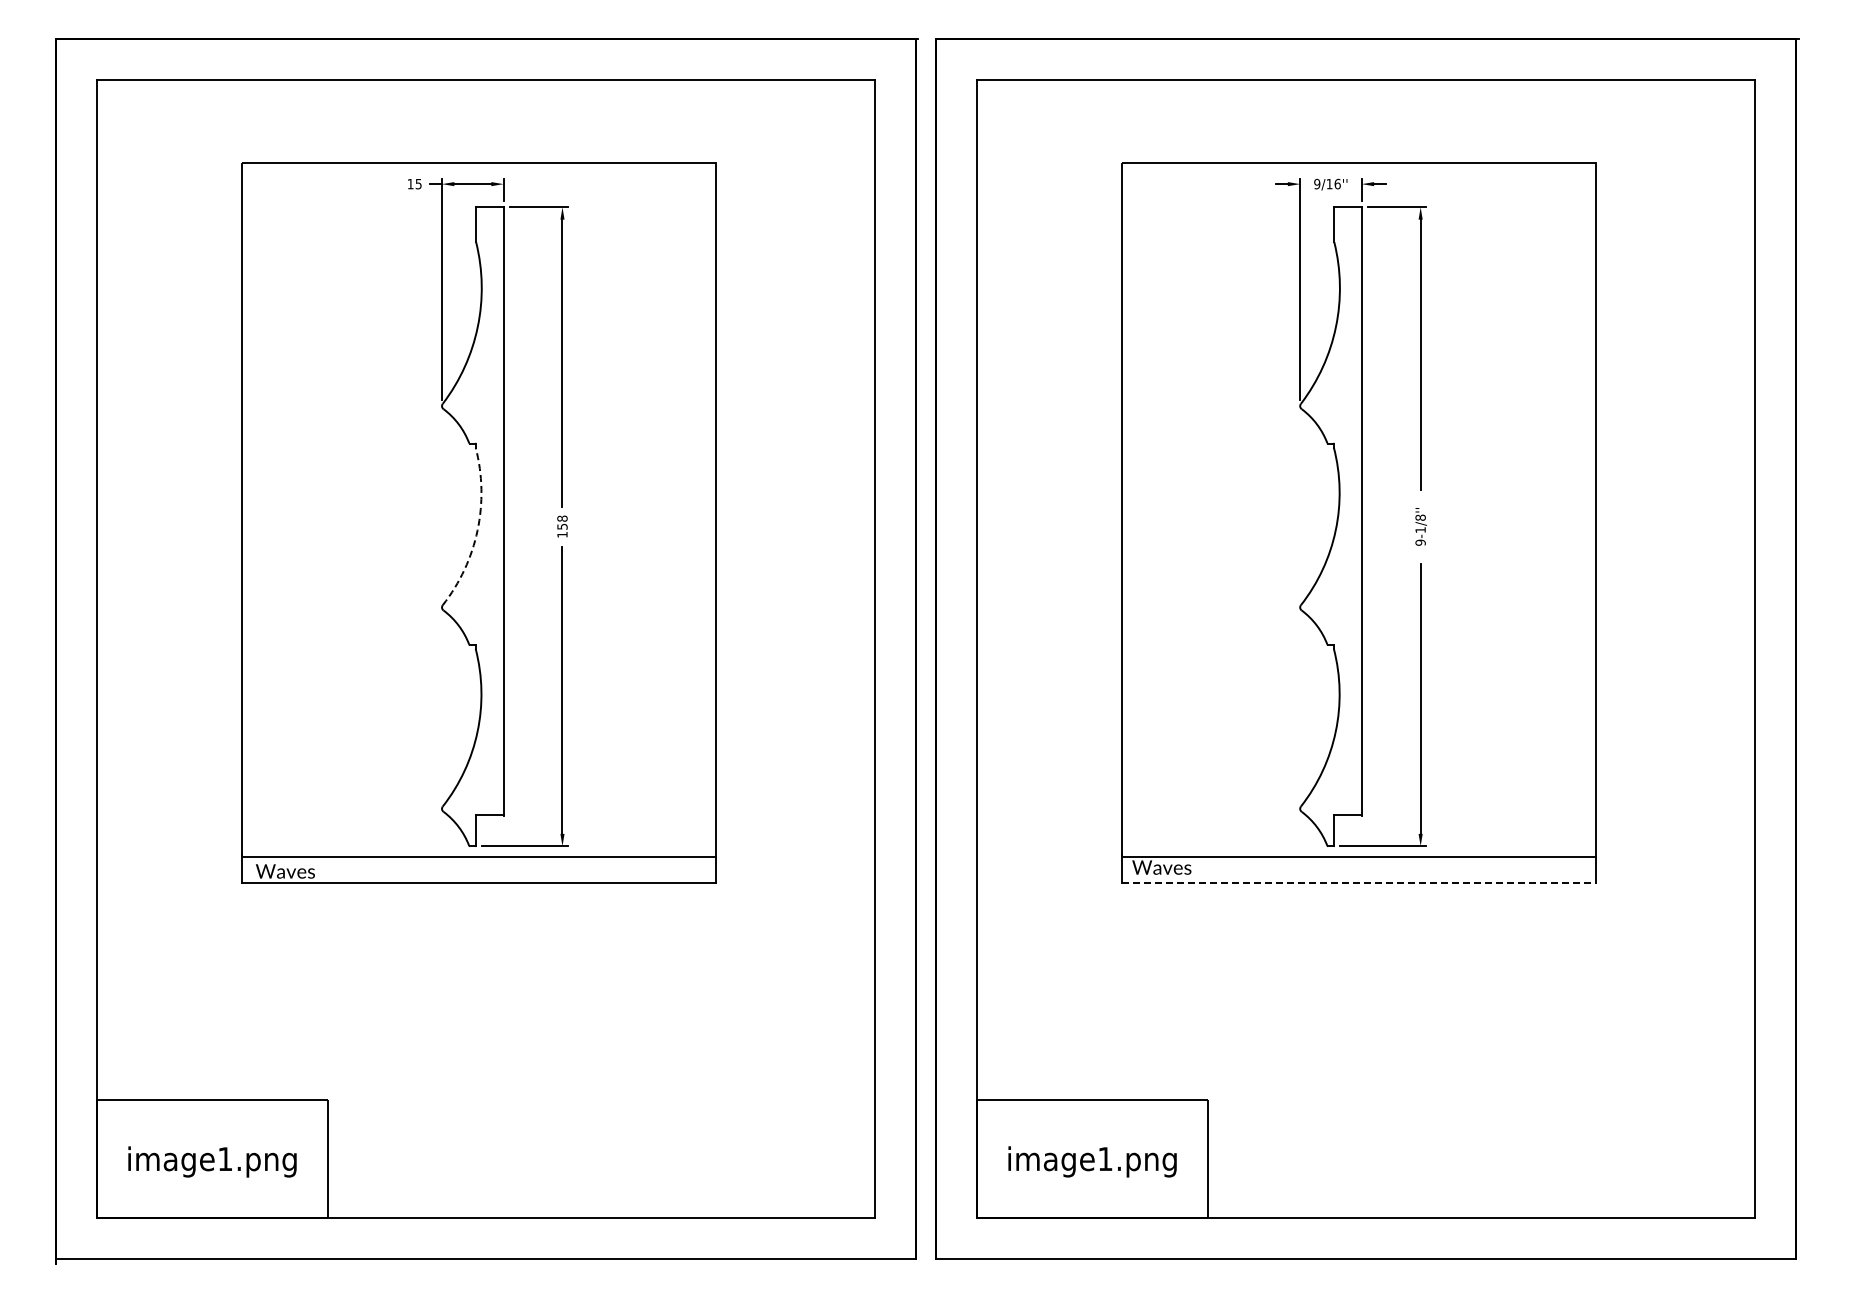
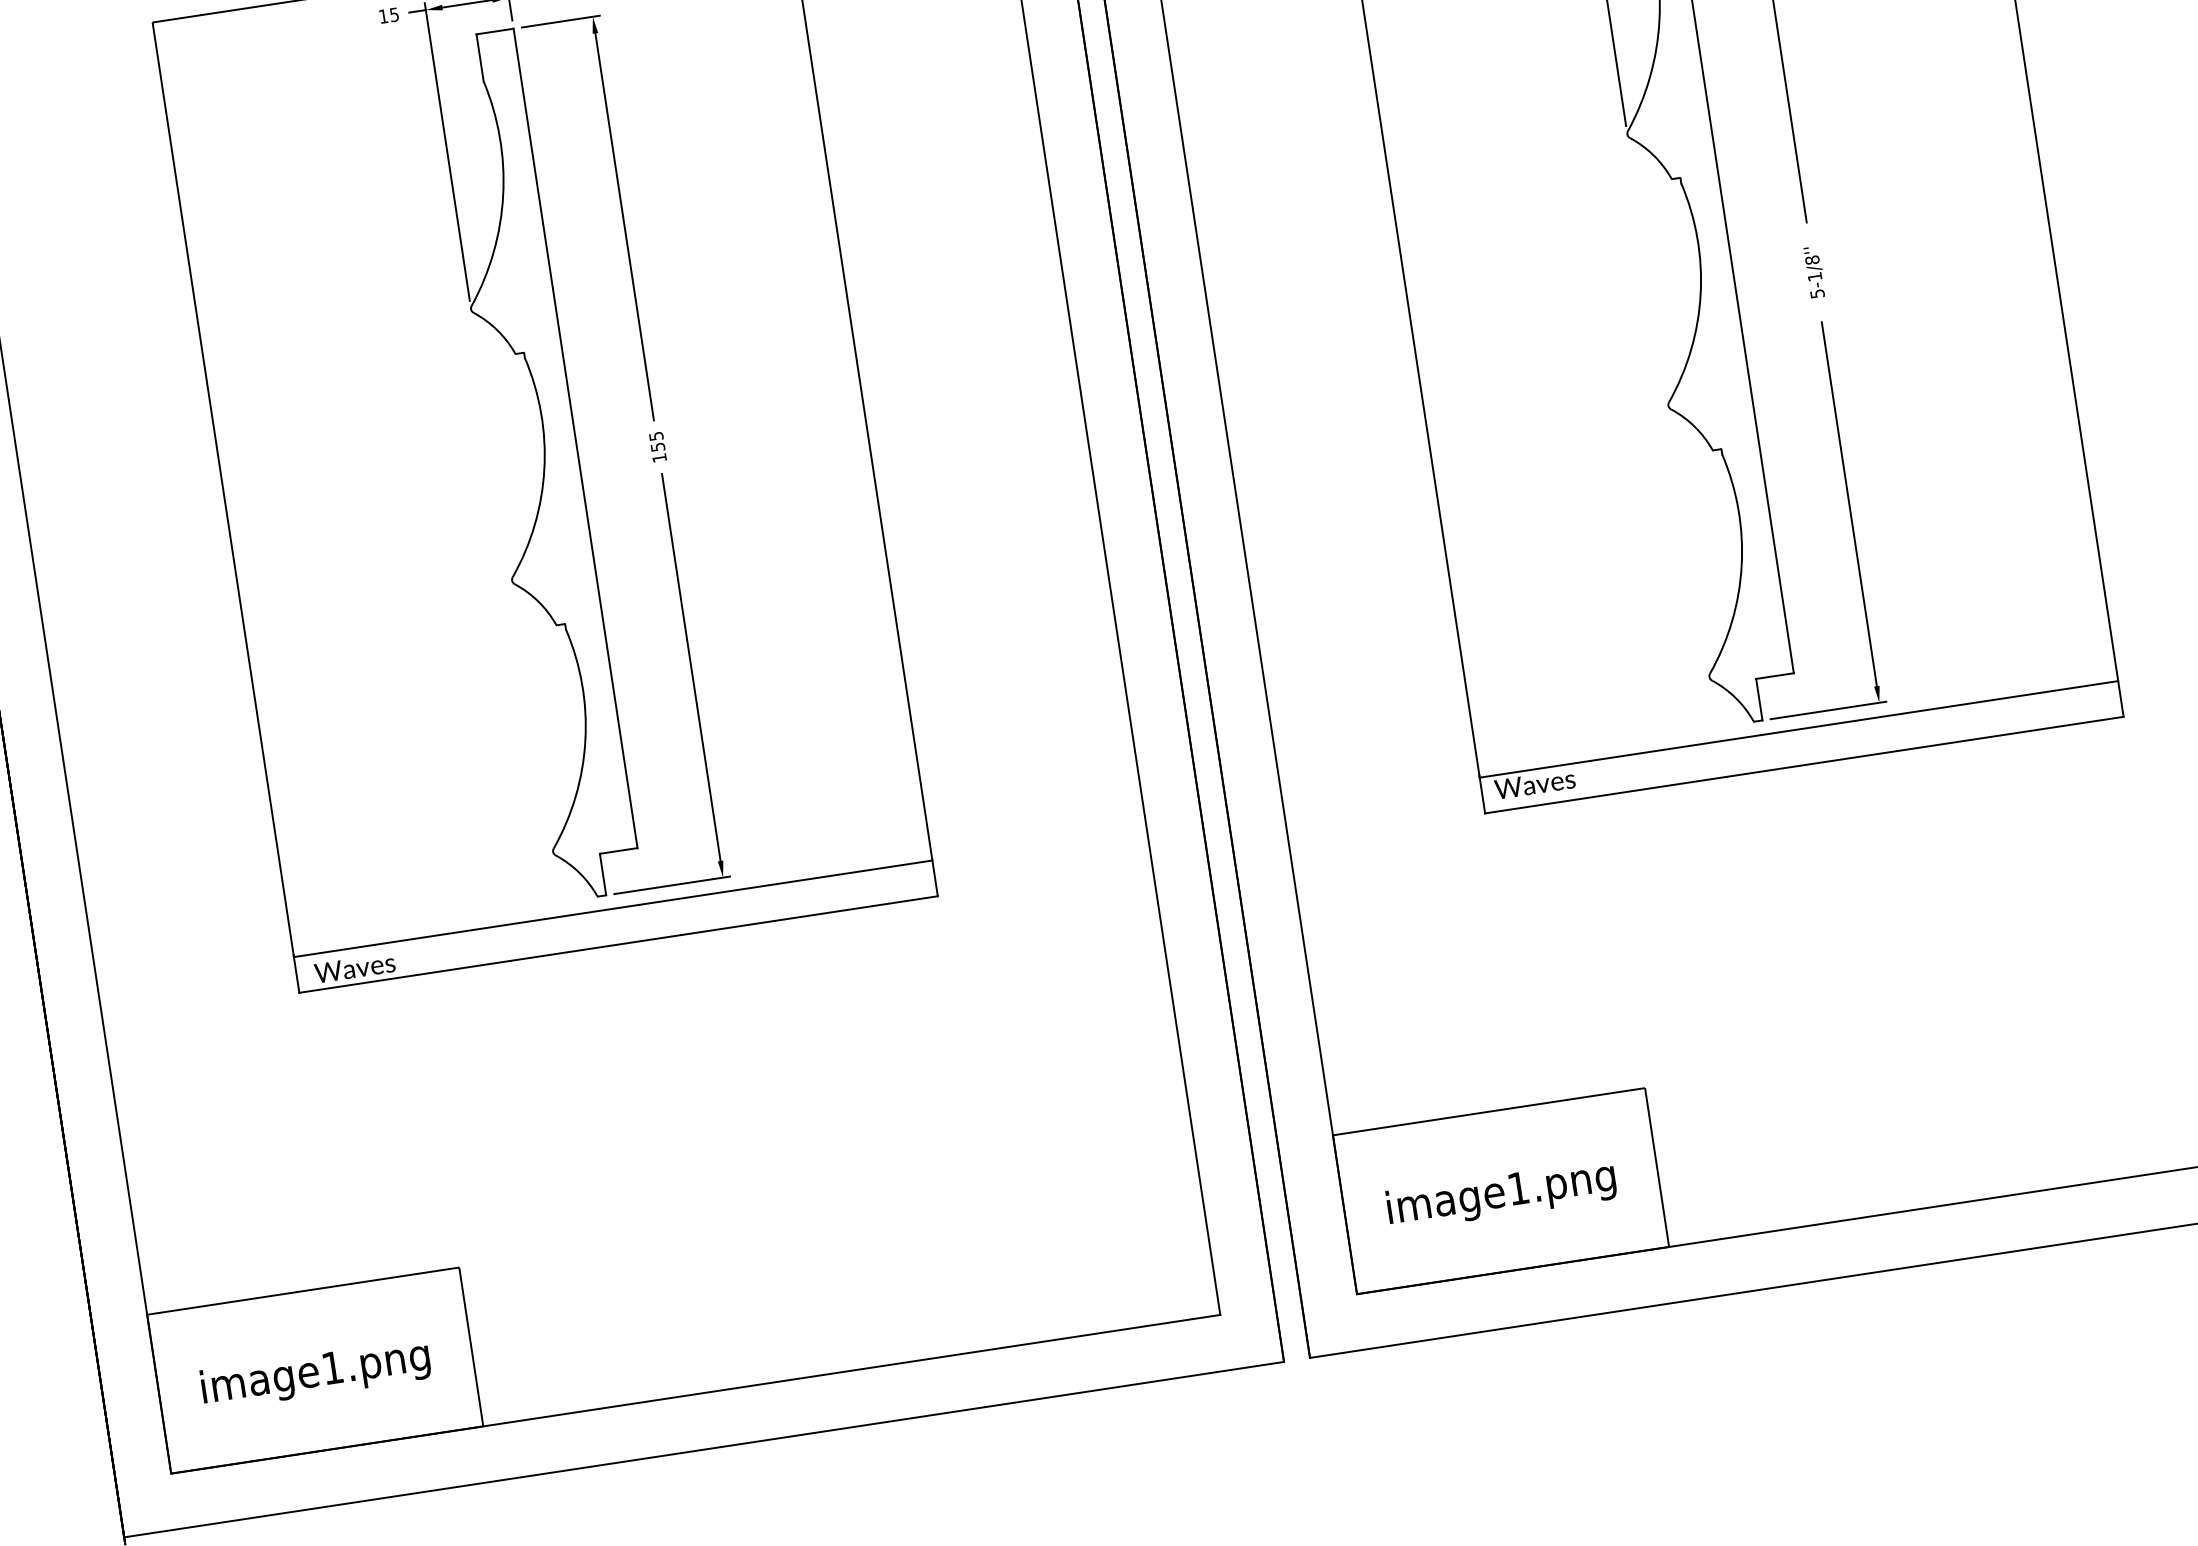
text: (562, 518) -> (656, 436), 158 -> 155
arc: (477, 530) -> (544, 469), dashed -> solid
text: (1420, 542) -> (1817, 293), 9-1/8'' -> 5-1/8''
line: (1359, 883) -> (1804, 765), dashed -> solid

